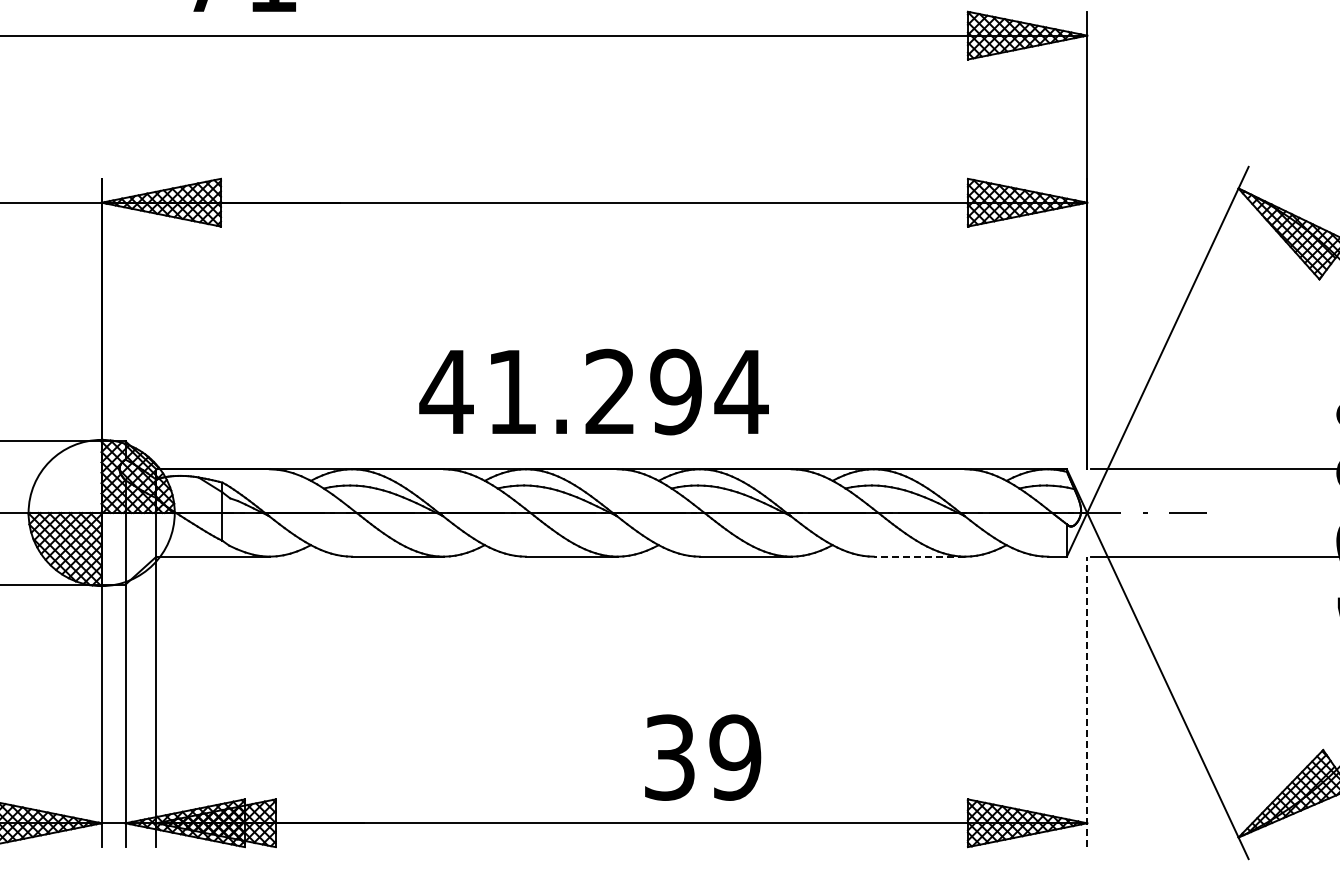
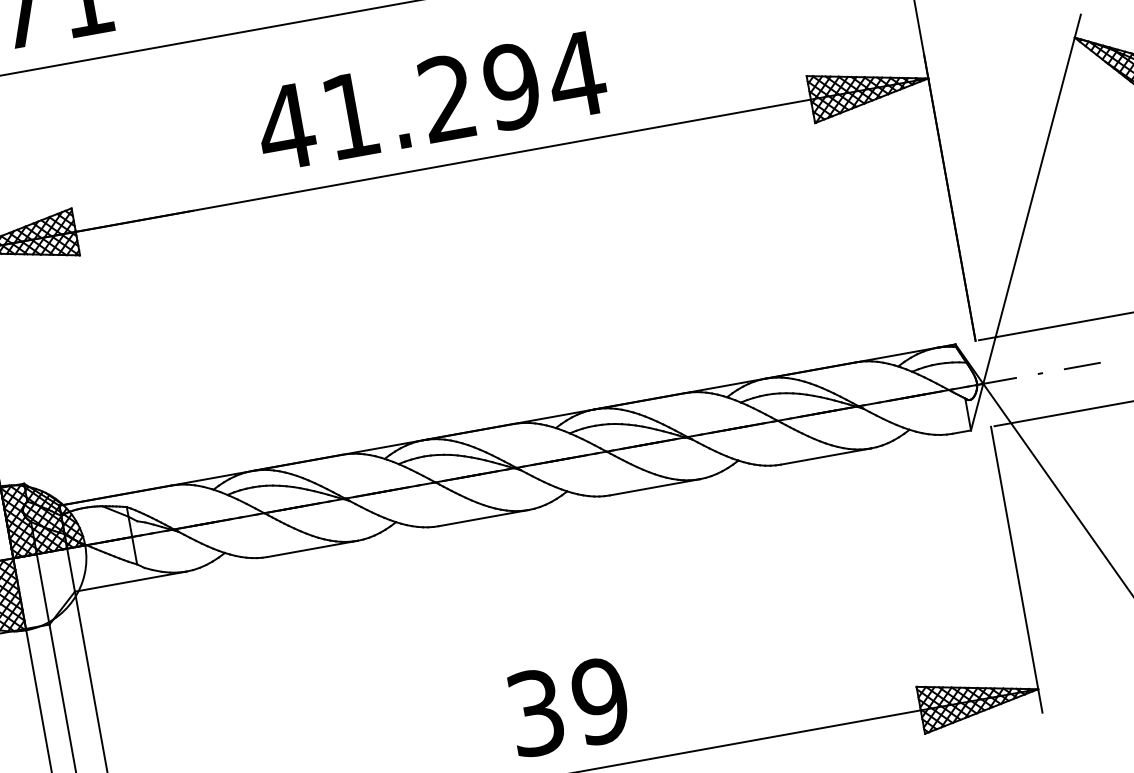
text: (593, 391) -> (430, 100), moved
line: (919, 556) -> (825, 456), dashed -> solid
line: (1087, 701) -> (1016, 569), dashed -> solid
text: (703, 757) -> (569, 706), moved

